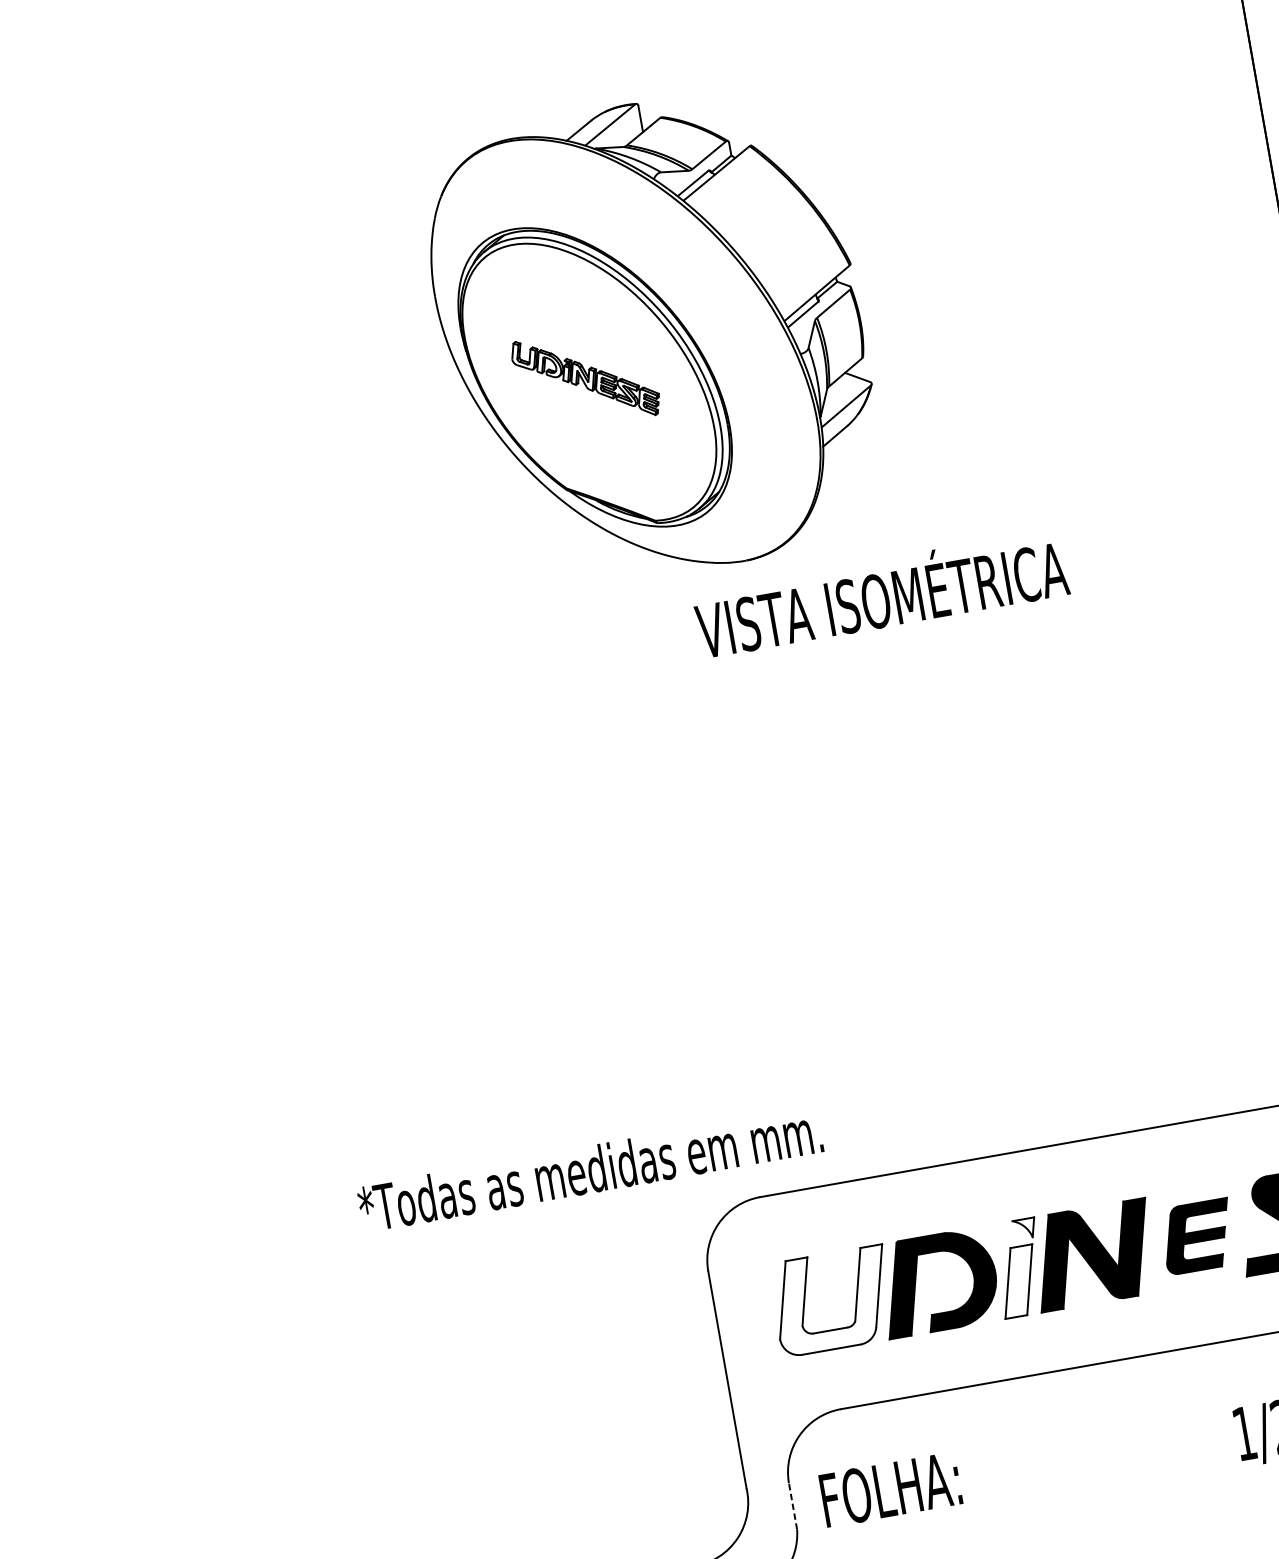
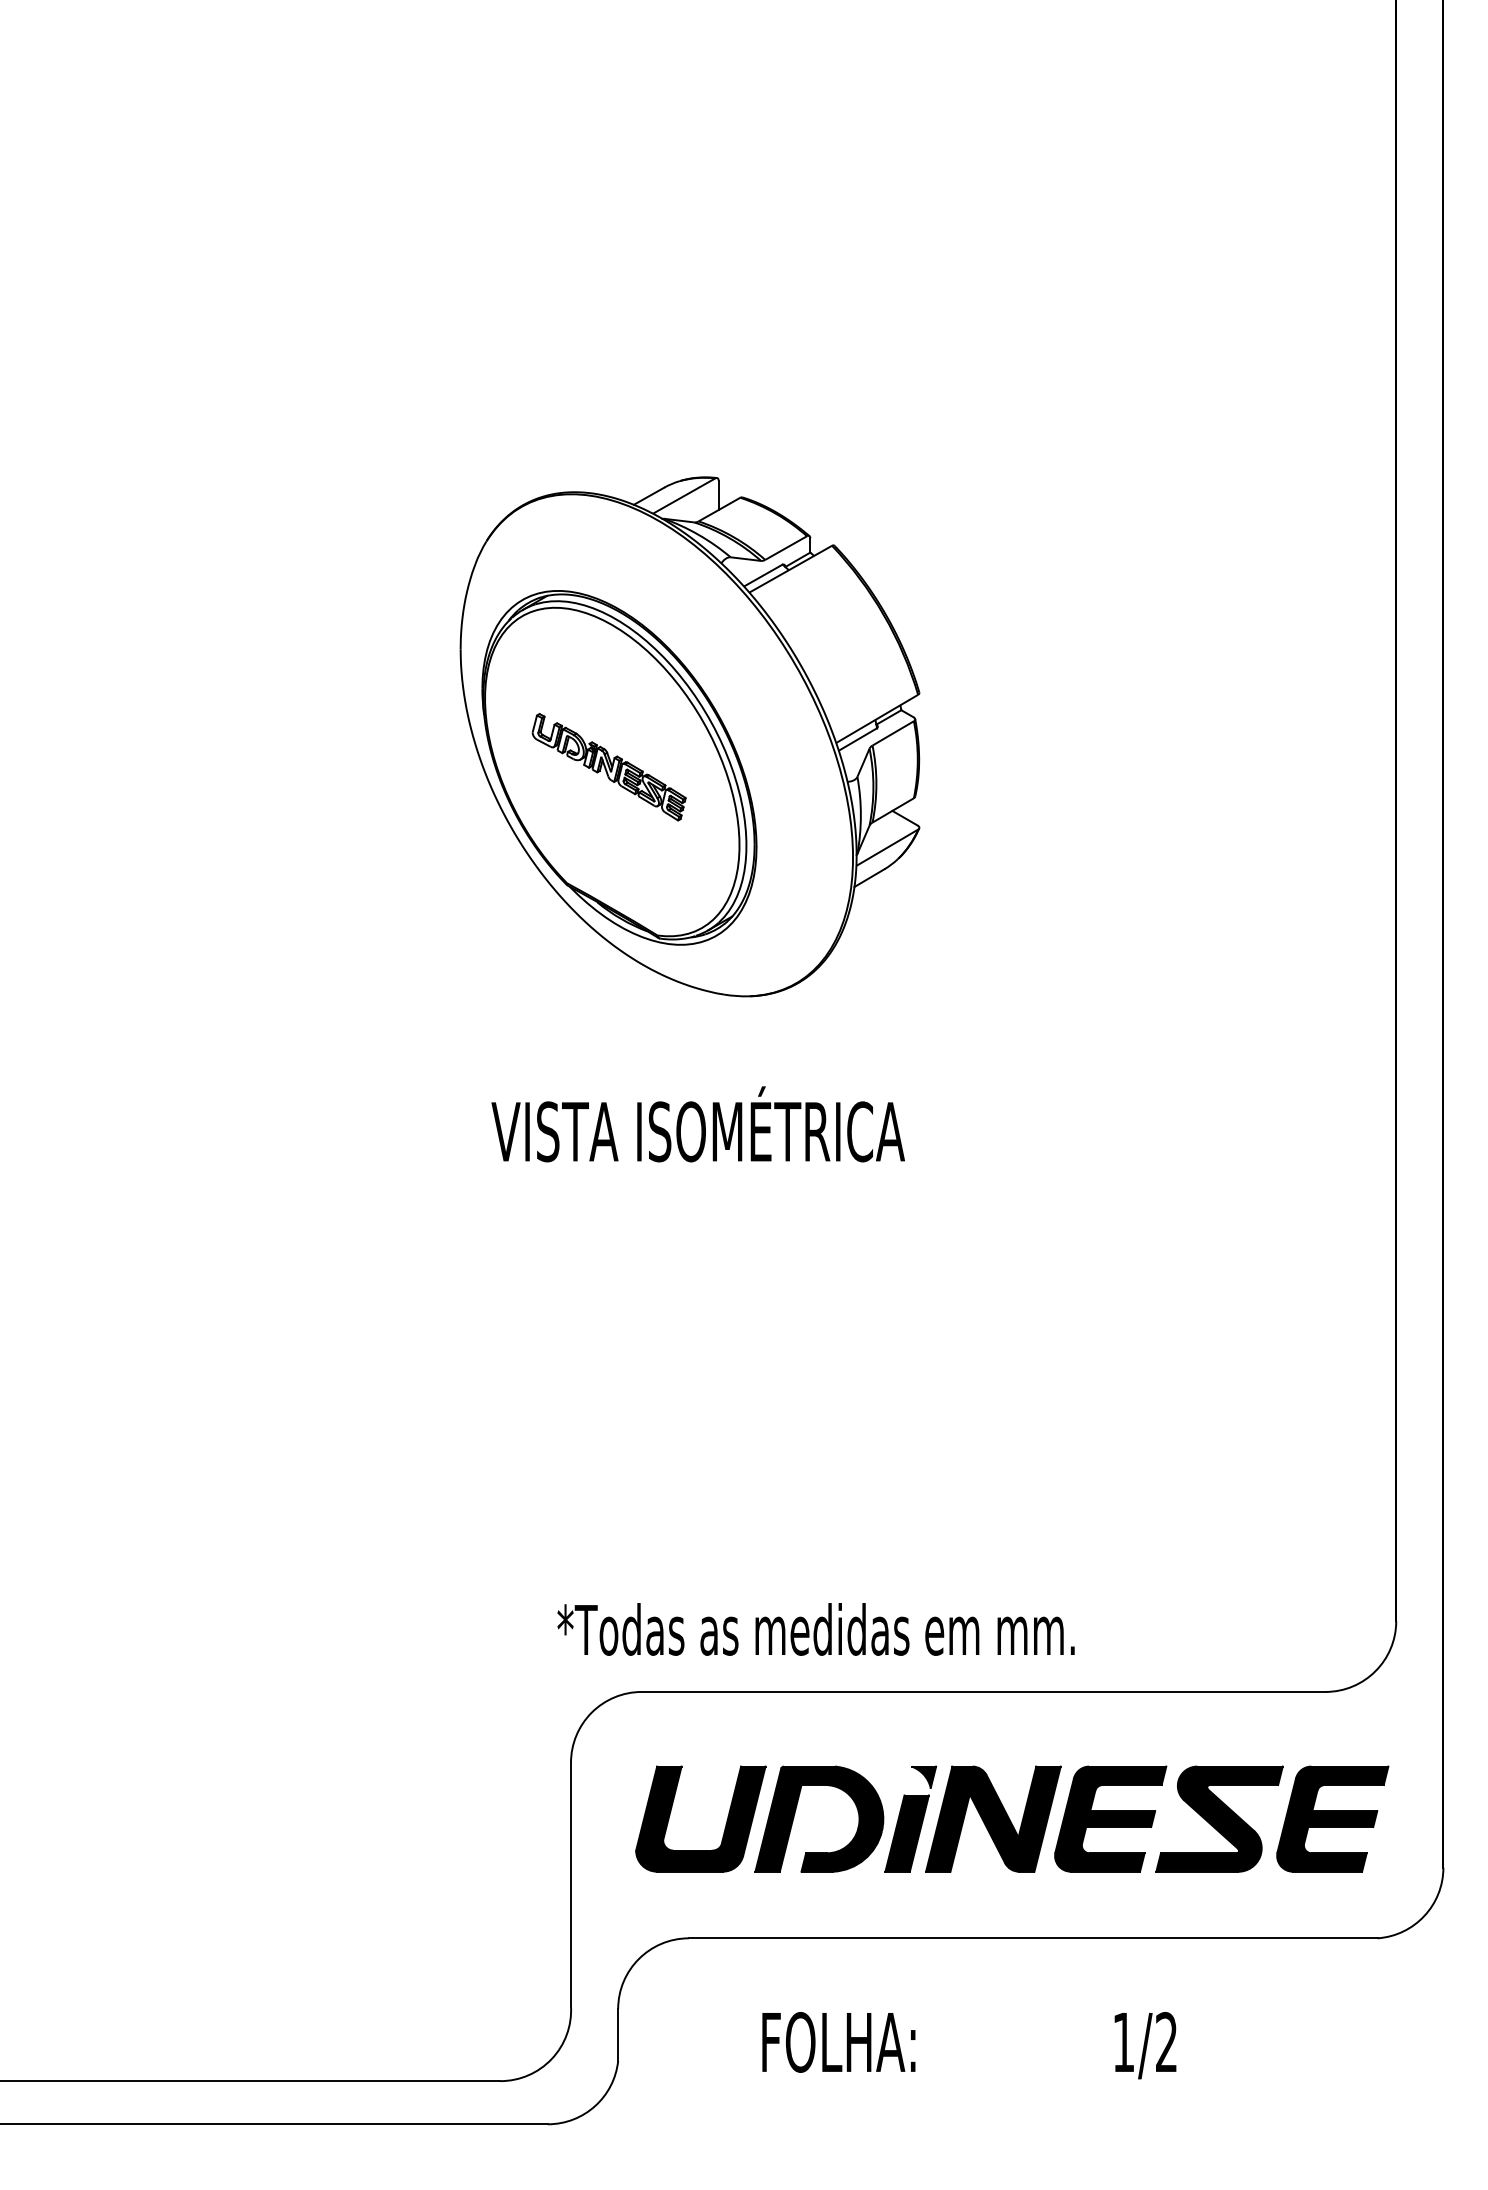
text: (880, 594) -> (697, 1124), moved
text: (589, 1169) -> (815, 1629), moved
fill: (1024, 1229) -> (923, 1777), added
part: (1197, 1236) -> (1110, 1818), size x1.43
fill: (1018, 1281) -> (906, 1833), added
fill: (832, 1300) -> (700, 1818), added
text: (890, 1489) -> (838, 2042), moved
line: (793, 1505) -> (618, 2034), dashed -> solid

